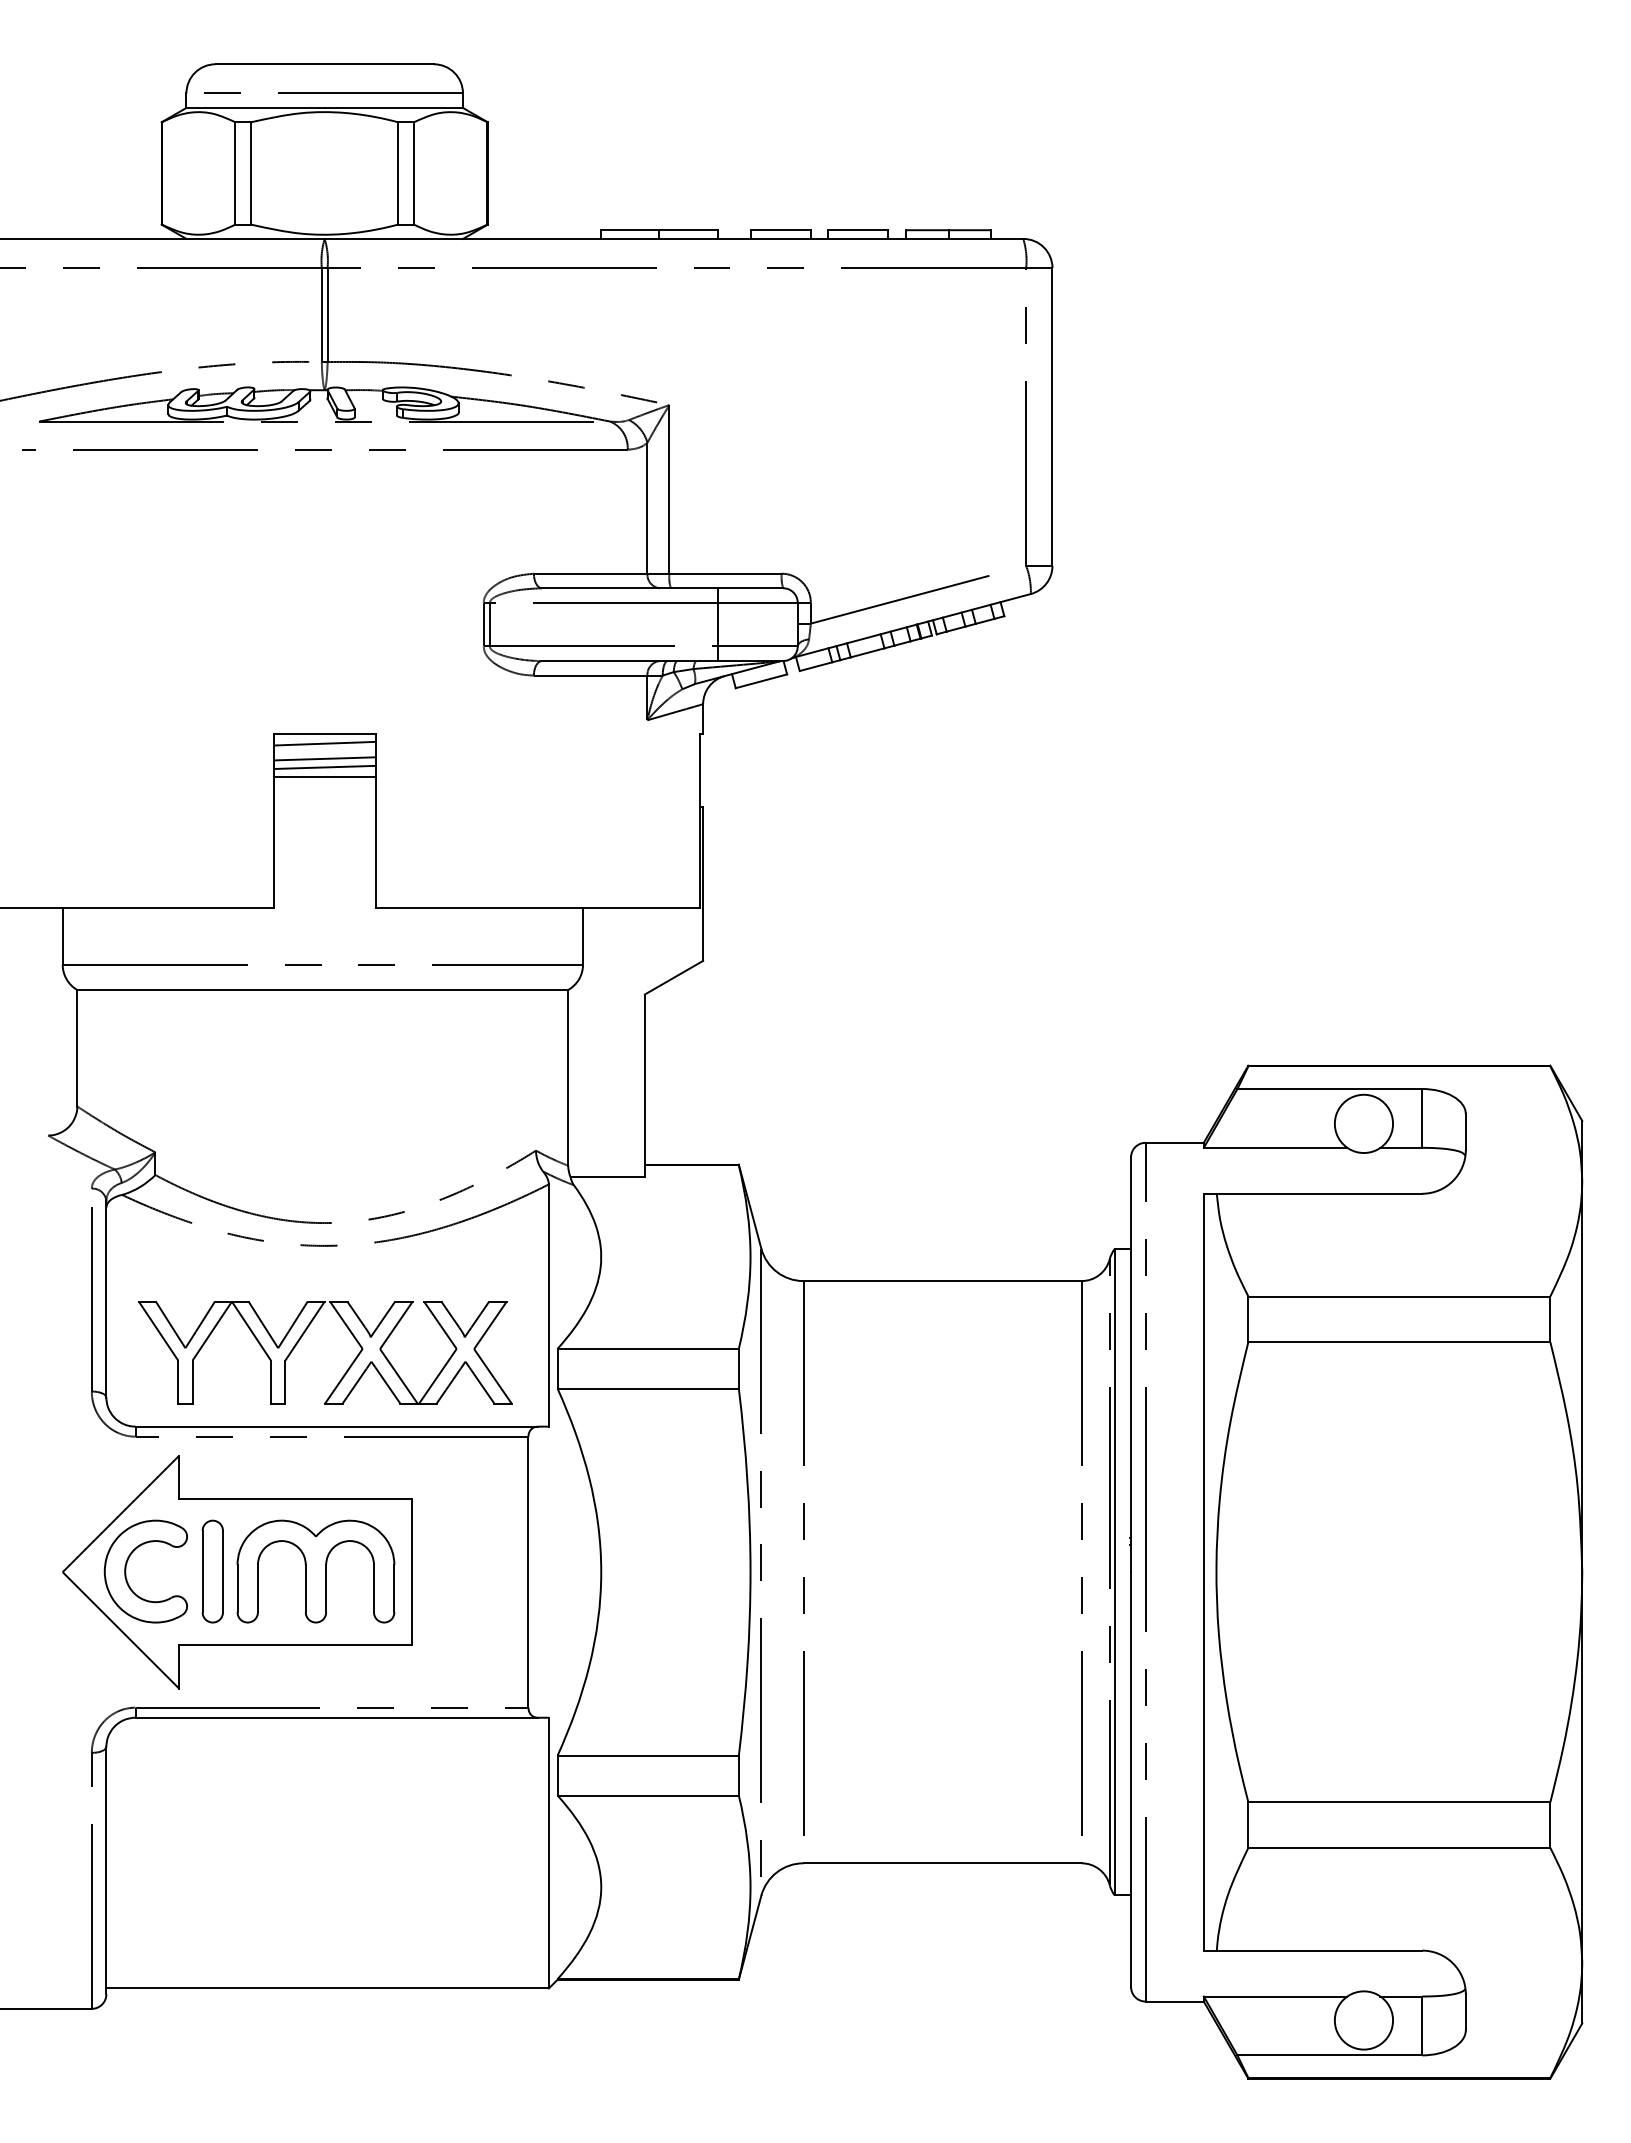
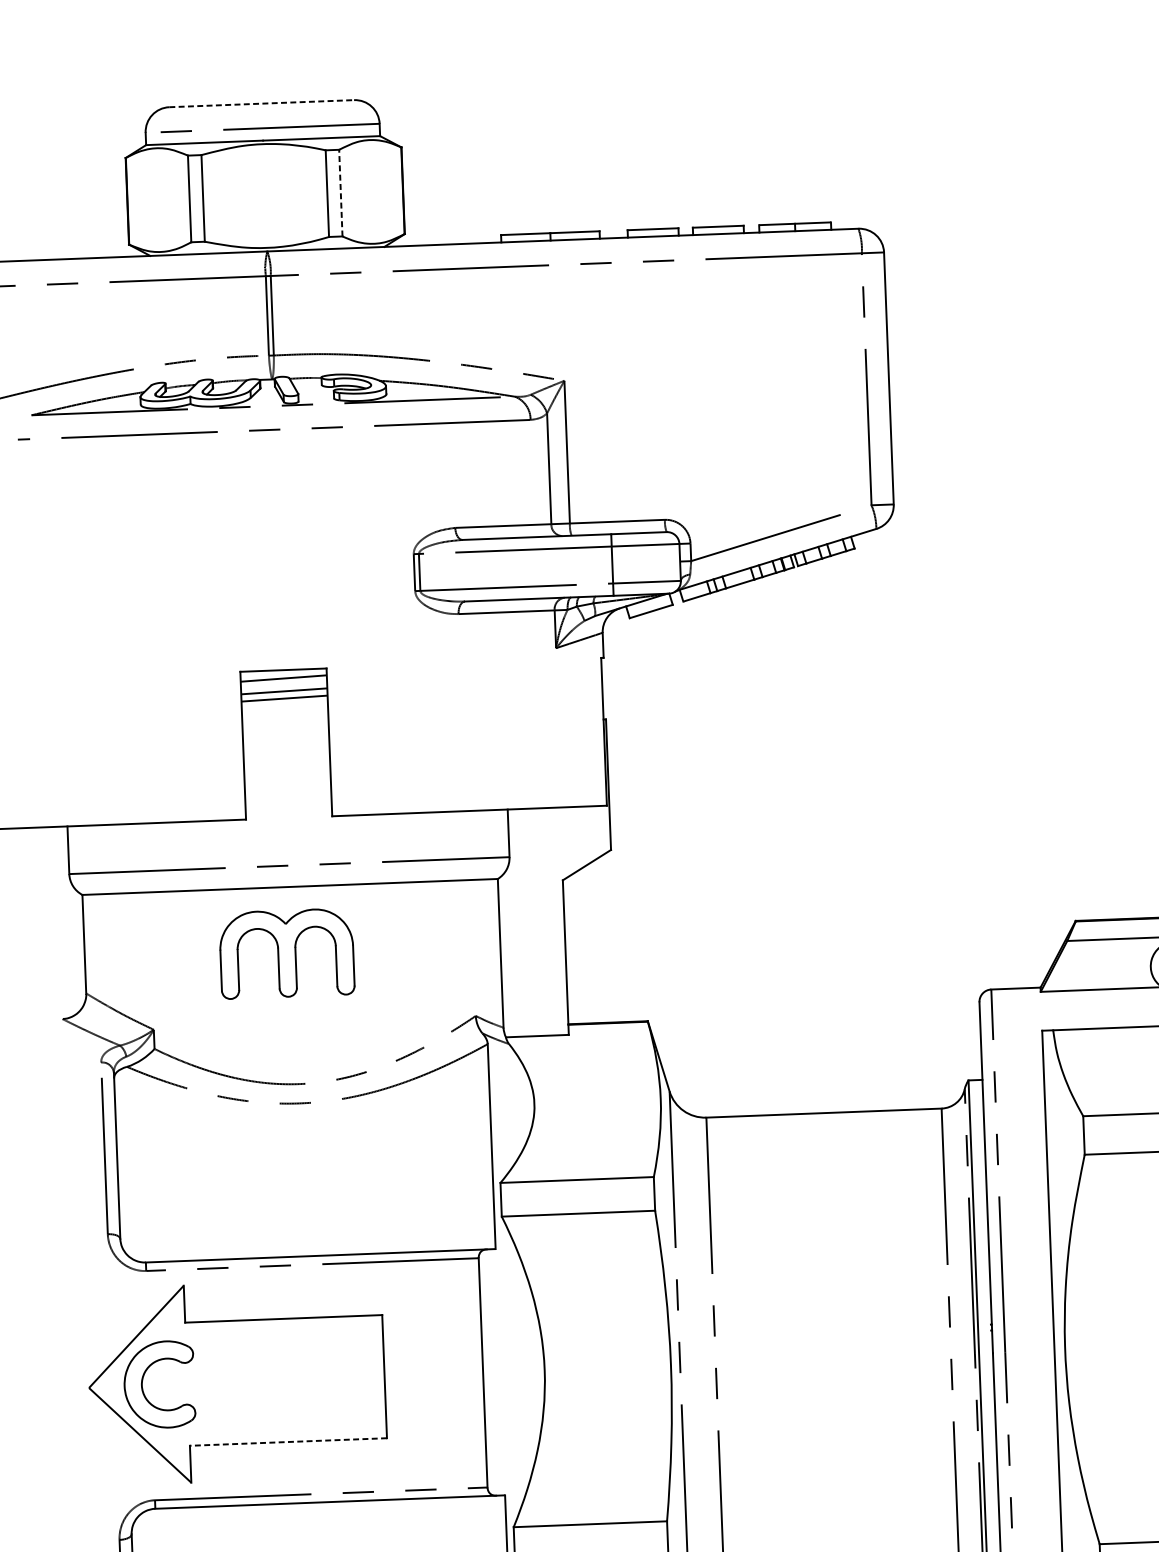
line: (325, 64) -> (262, 103), solid -> dashed
line: (414, 172) -> (341, 192), solid -> dashed
line: (324, 777) -> (284, 707), removed
part: (348, 1367) -> (324, 1205), removed
part: (212, 1571) -> (215, 1382), removed
part: (315, 1571) -> (286, 953), moved
line: (295, 1644) -> (288, 1441), solid -> dashed

